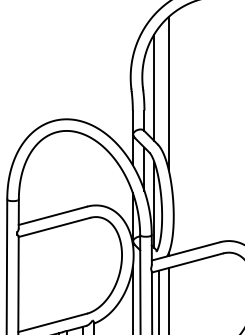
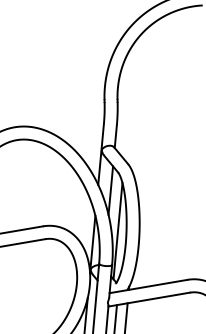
line: (154, 87) -> (130, 100), removed
line: (168, 93) -> (145, 108), removed

